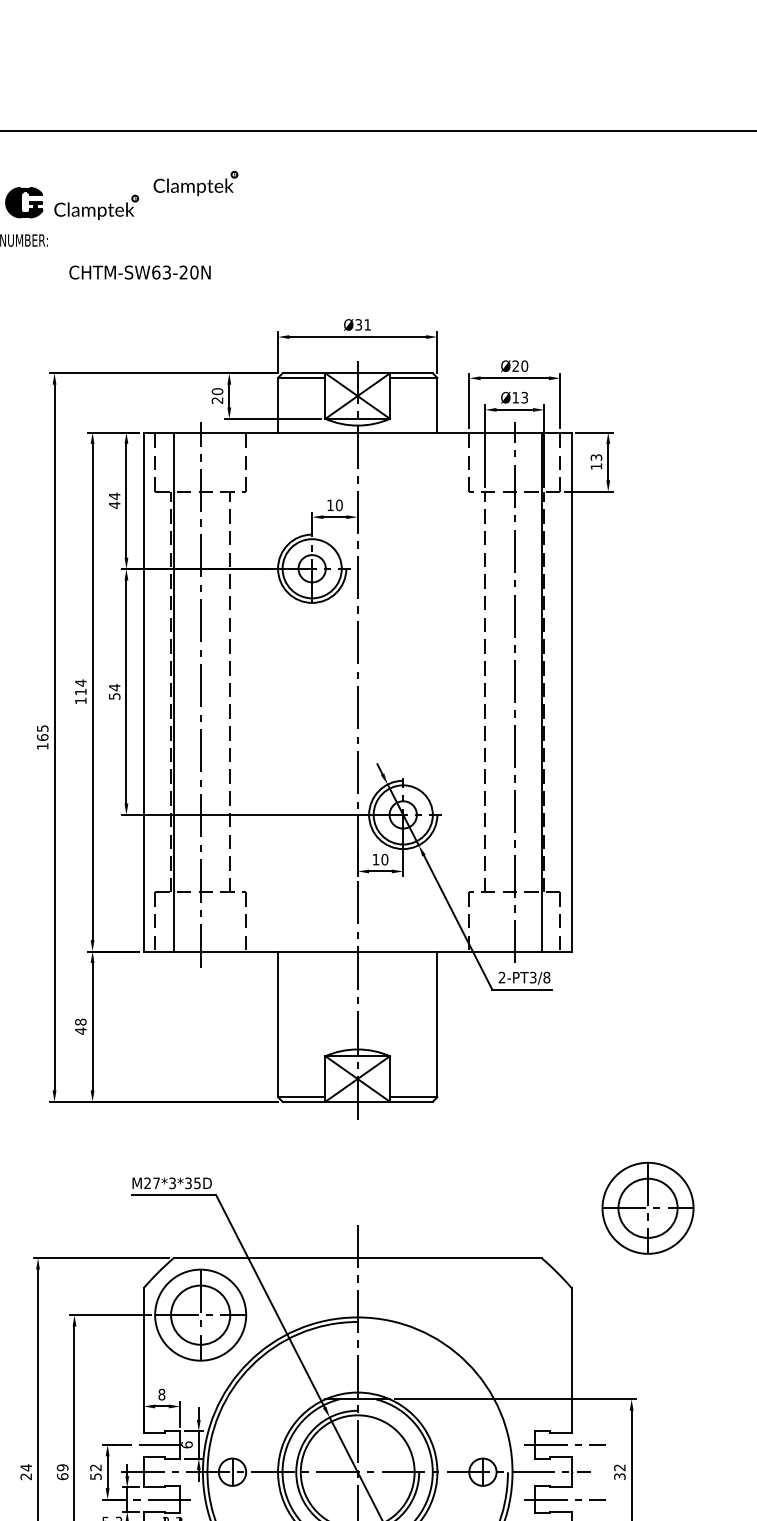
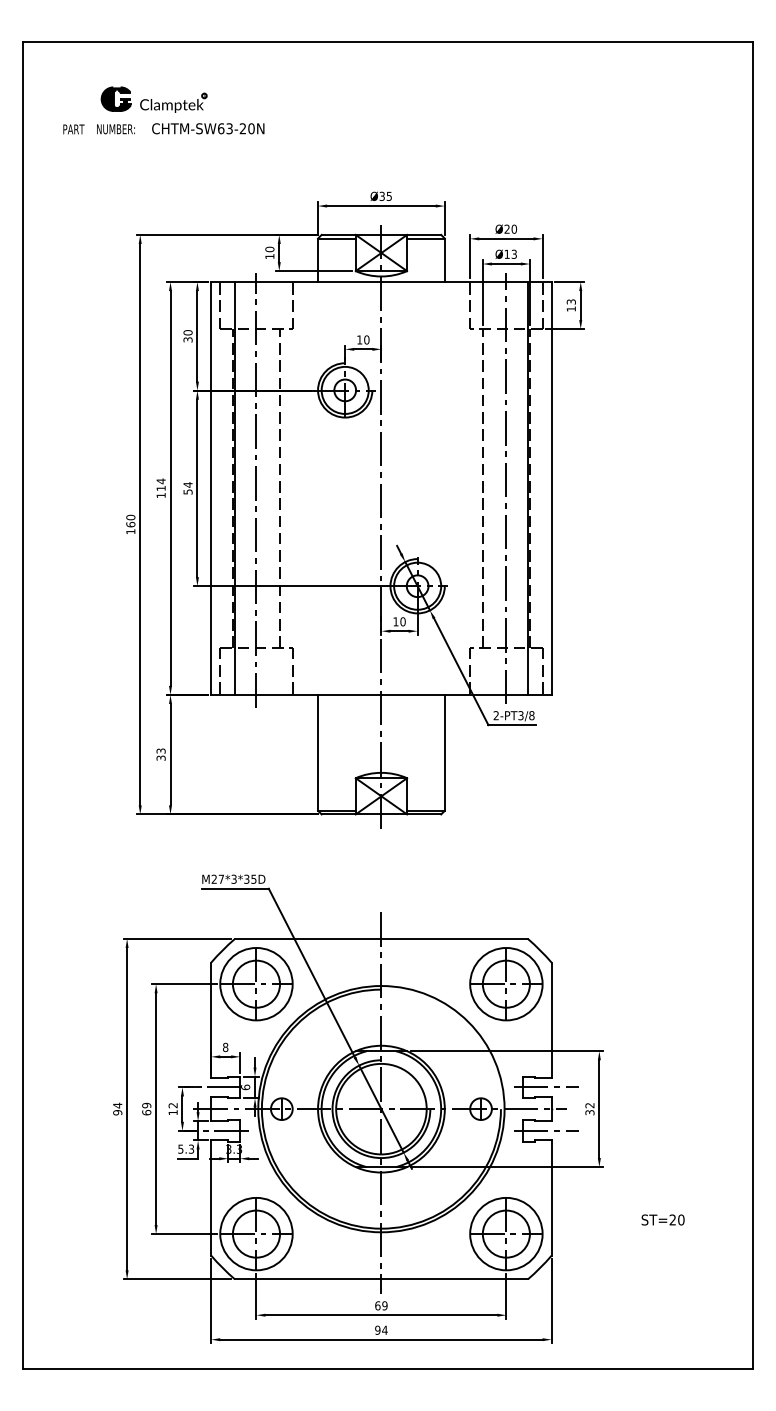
part: (195, 182) -> (252, 83), removed
text: (140, 272) -> (208, 128), moved
text: (366, 323) -> (388, 195), Ø31 -> Ø35
text: (217, 400) -> (269, 256), 20 -> 10
text: (113, 501) -> (187, 336), 44 -> 30
text: (42, 728) -> (130, 517), 165 -> 160
text: (80, 1026) -> (160, 754), 48 -> 33
part: (648, 1208) -> (506, 984), moved
text: (25, 1476) -> (117, 1112), 24 -> 94
text: (95, 1476) -> (172, 1112), 52 -> 12

